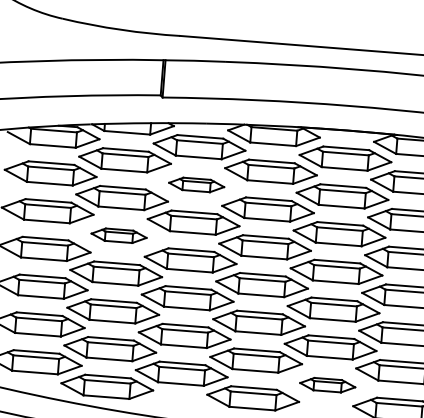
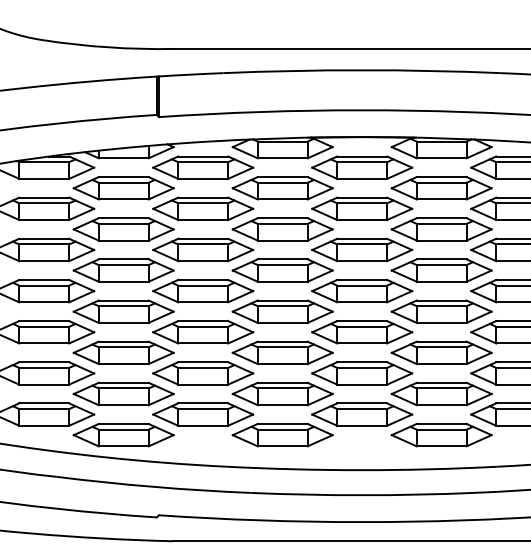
part: (196, 184) -> (203, 208), size x1.67
part: (118, 235) -> (123, 270), size x1.67
part: (327, 385) -> (362, 414), size x1.67

